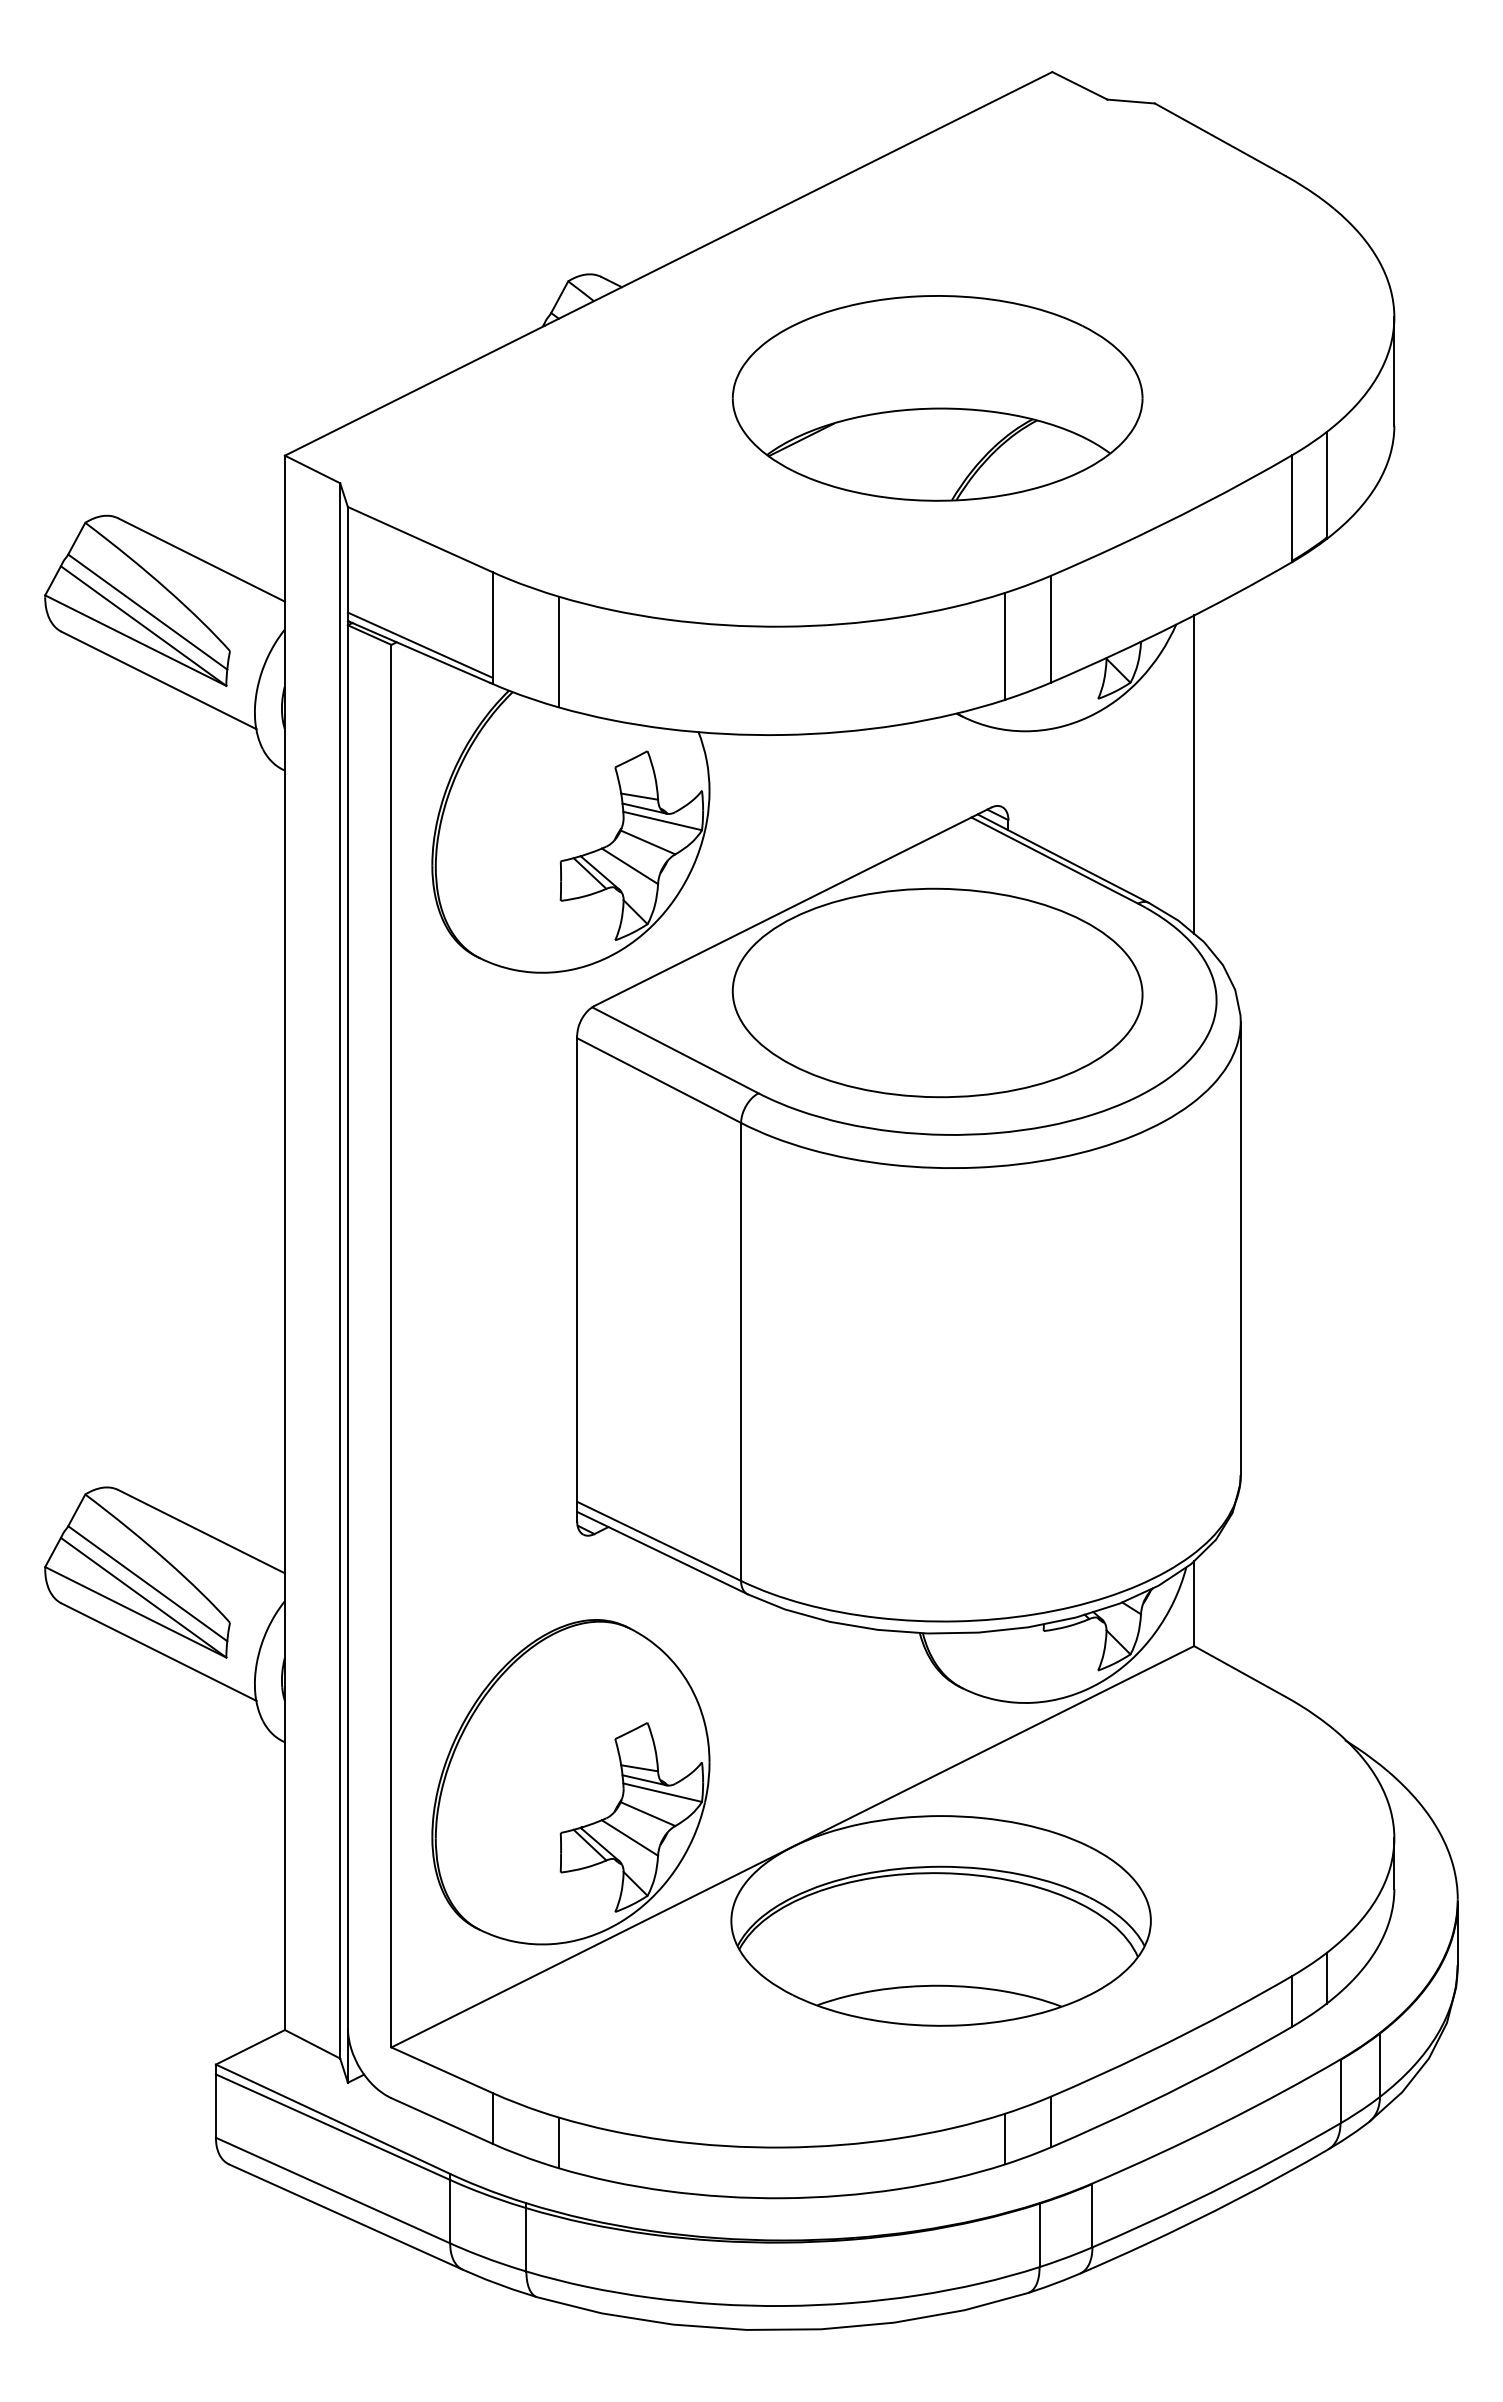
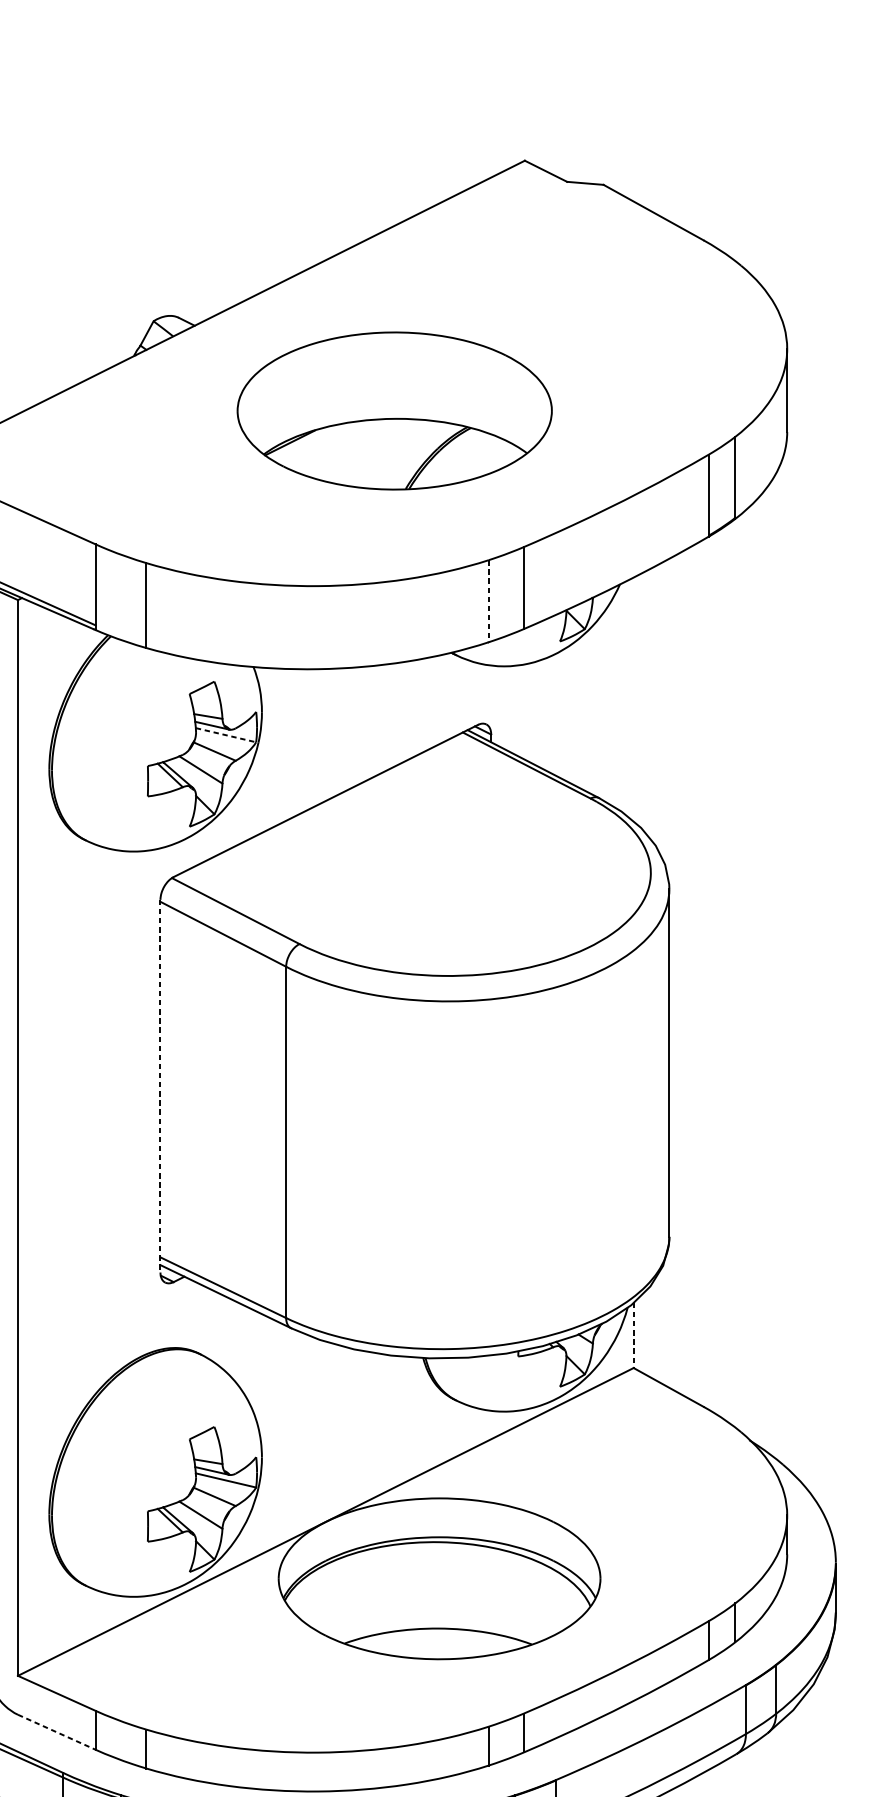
part: (937, 398) -> (394, 411), moved
line: (1005, 646) -> (488, 601), solid -> dashed
line: (1194, 774) -> (633, 699), removed
line: (663, 821) -> (226, 735), solid -> dashed
part: (937, 992) -> (436, 866), removed
line: (577, 1278) -> (160, 1086), solid -> dashed
line: (1194, 1604) -> (633, 1336), solid -> dashed
line: (442, 2121) -> (57, 1732), solid -> dashed

